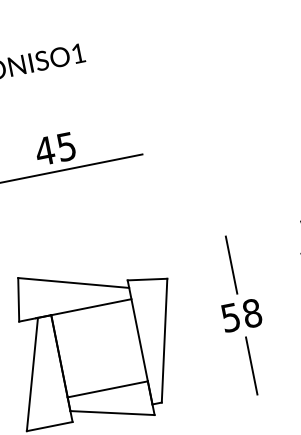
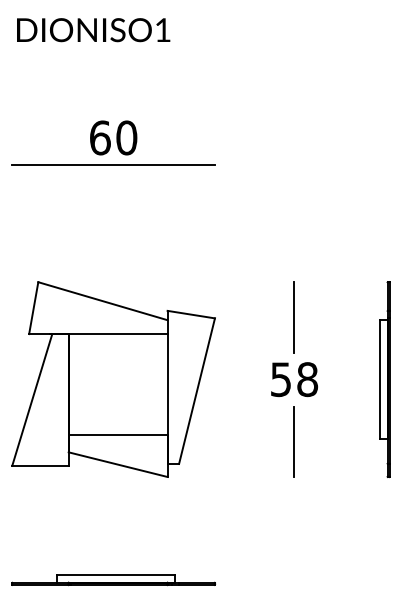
text: (55, 148) -> (113, 137), 45 -> 60

